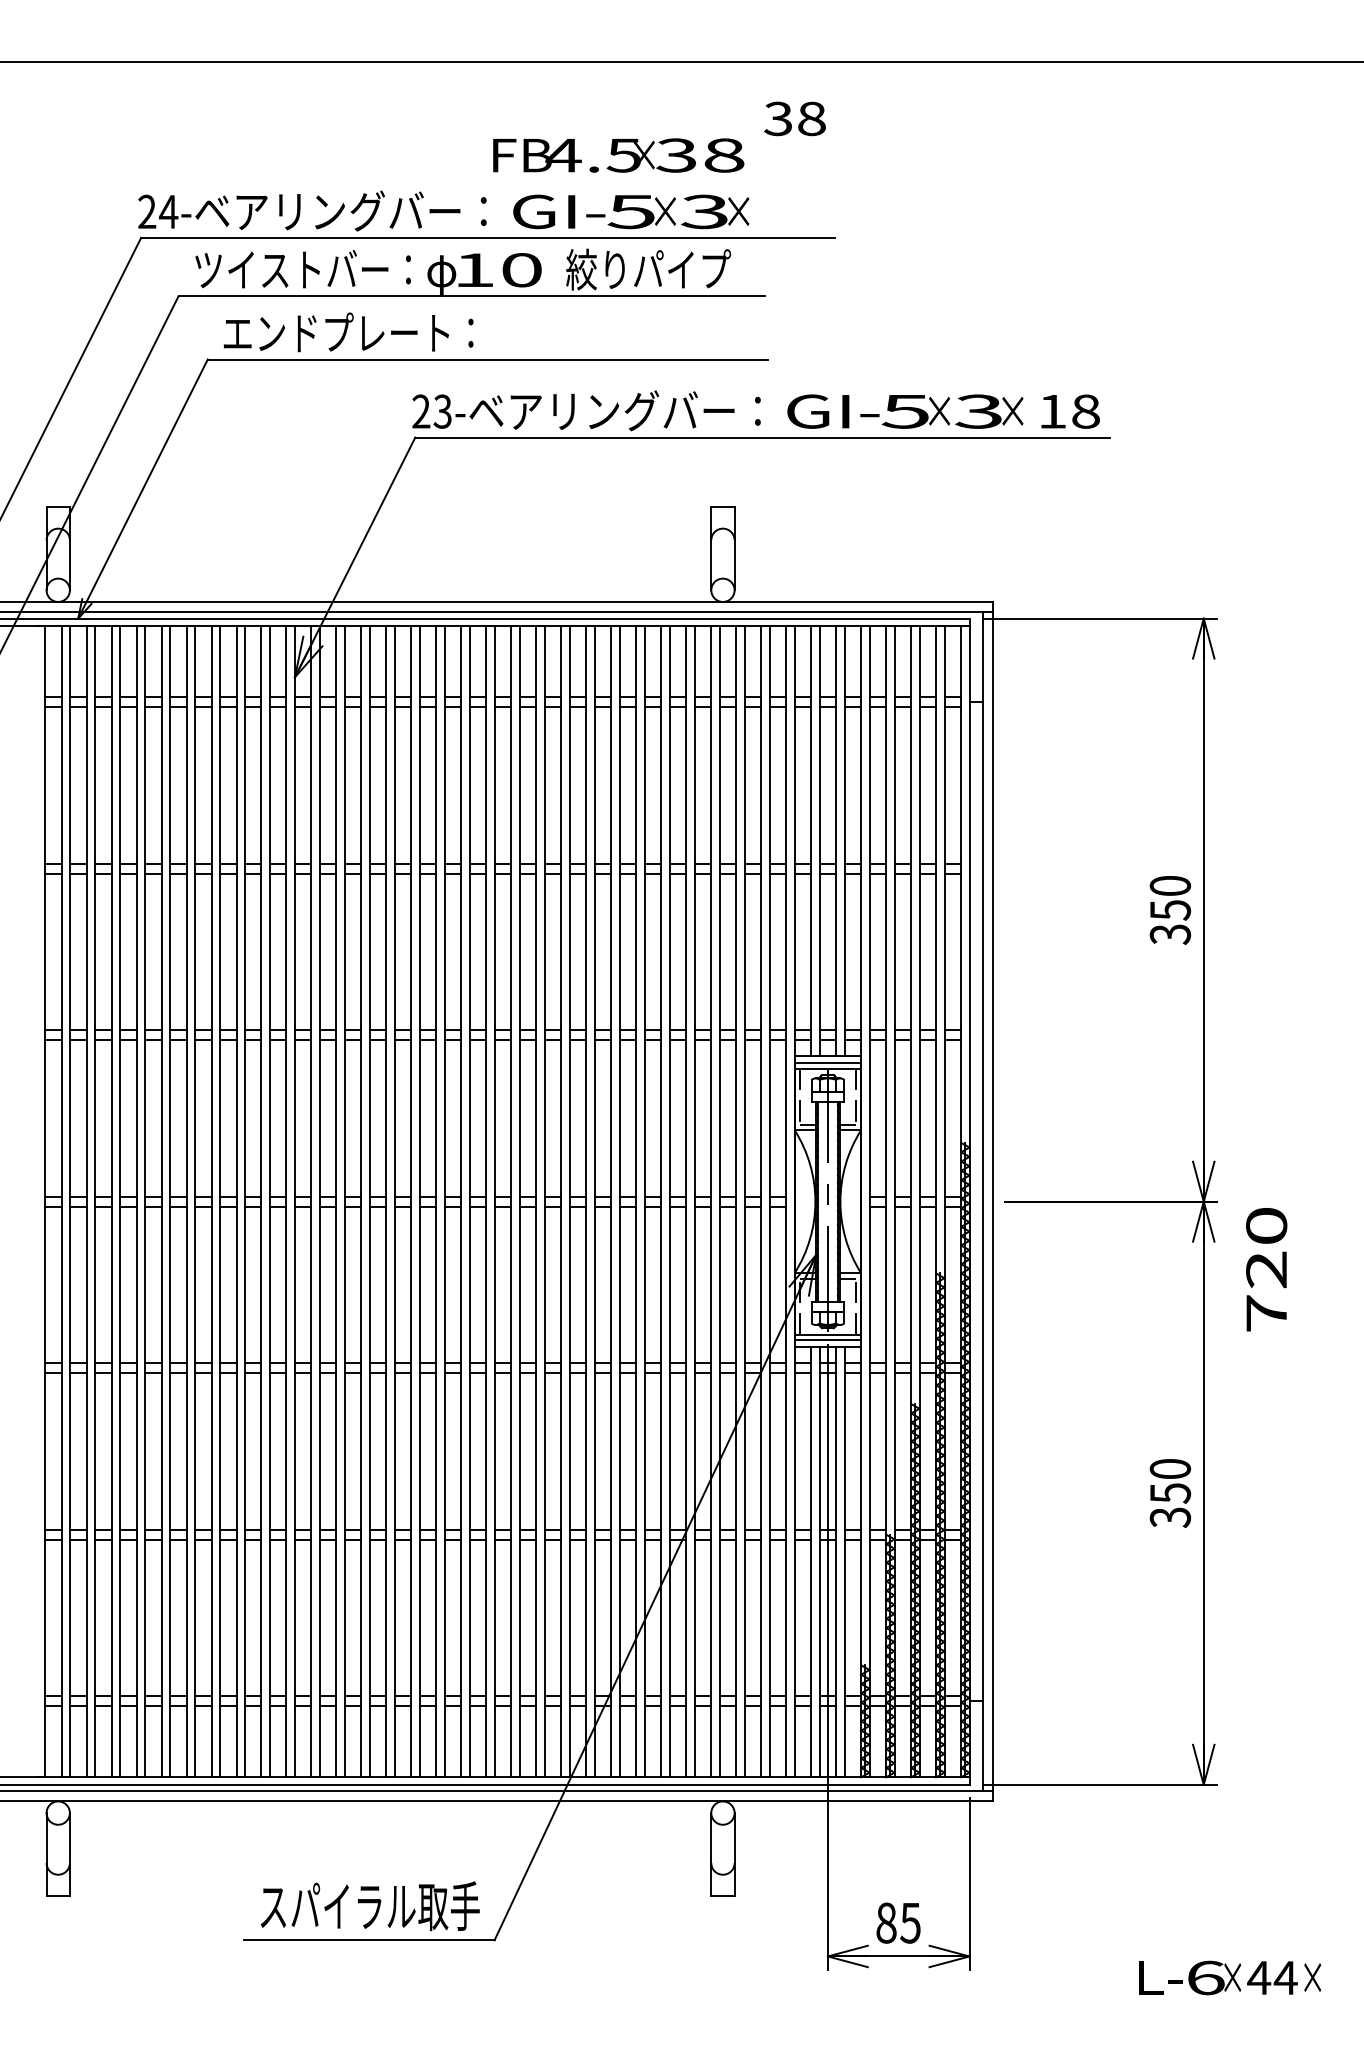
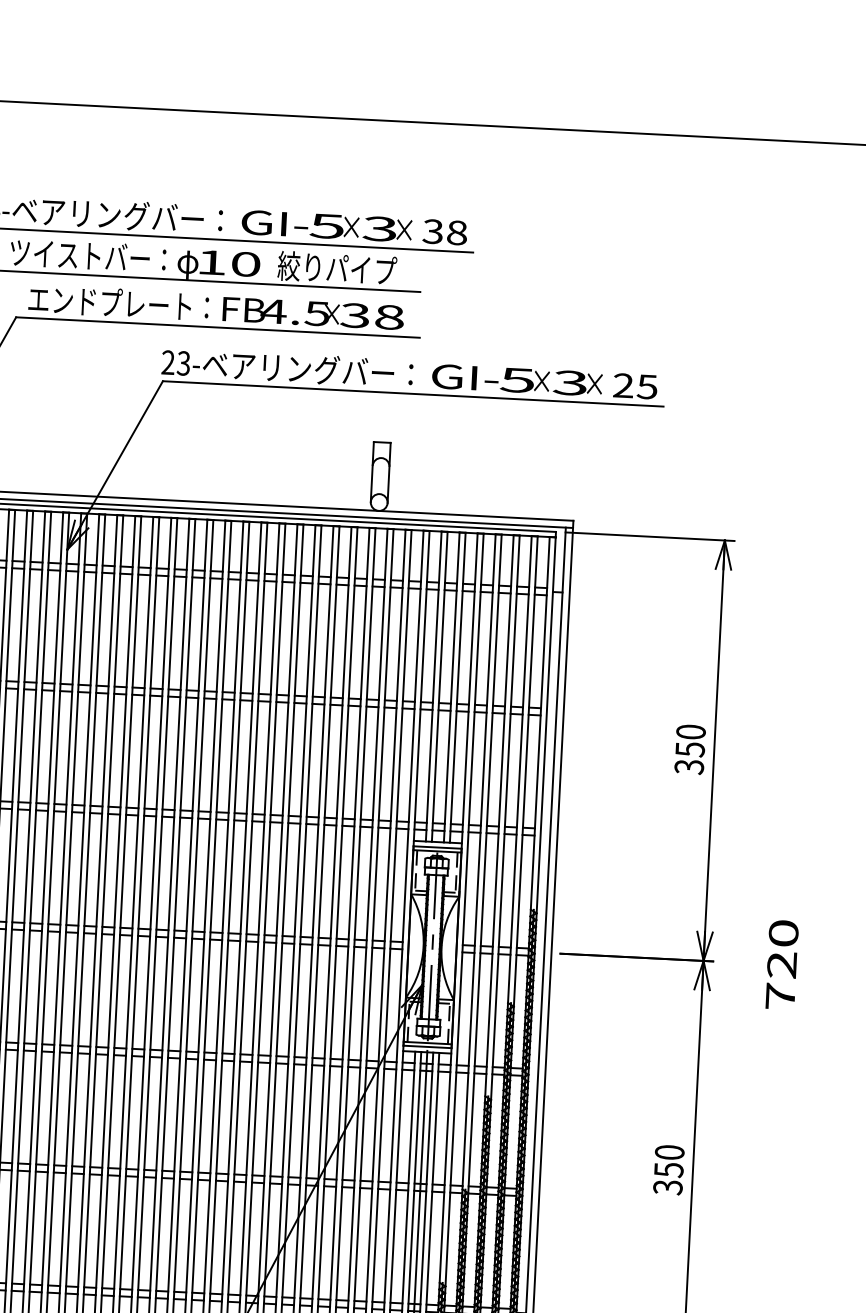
text: (794, 118) -> (444, 231), moved
text: (618, 155) -> (313, 313), moved
text: (1068, 411) -> (634, 386), 18 -> 25
text: (1266, 1269) -> (782, 964), moved

